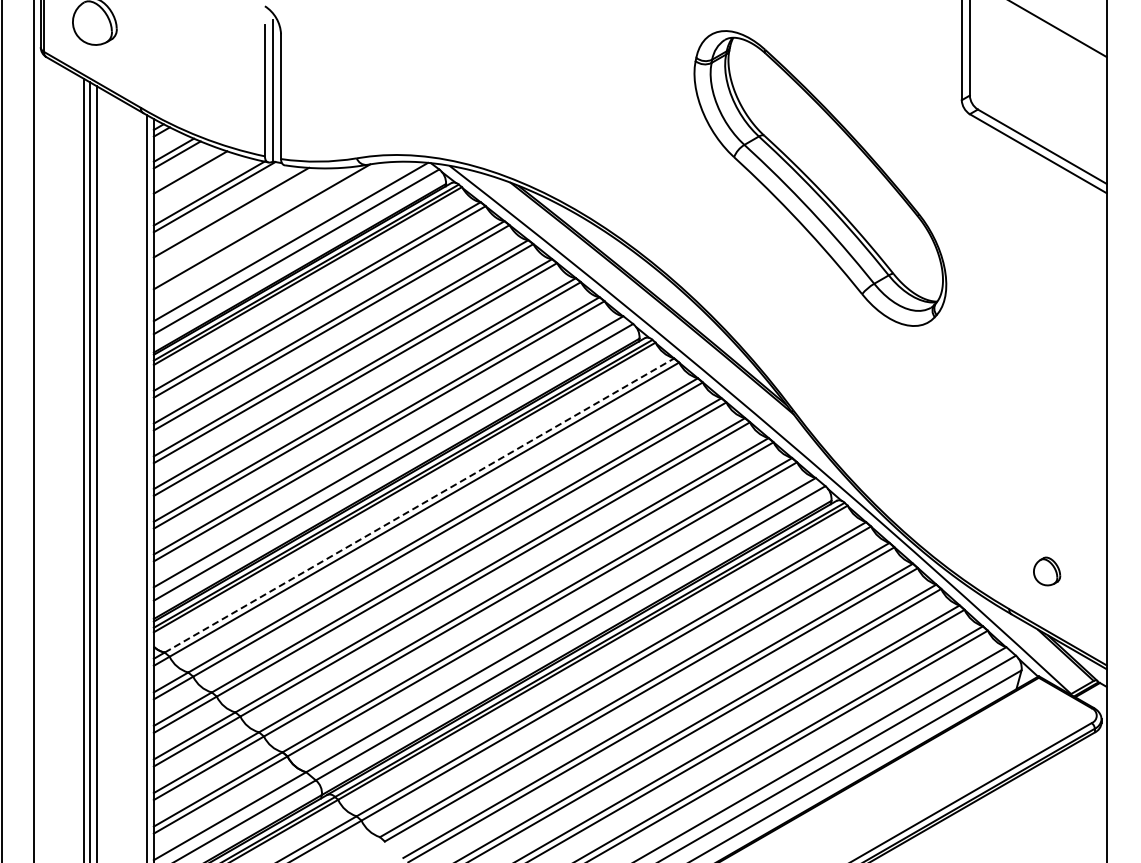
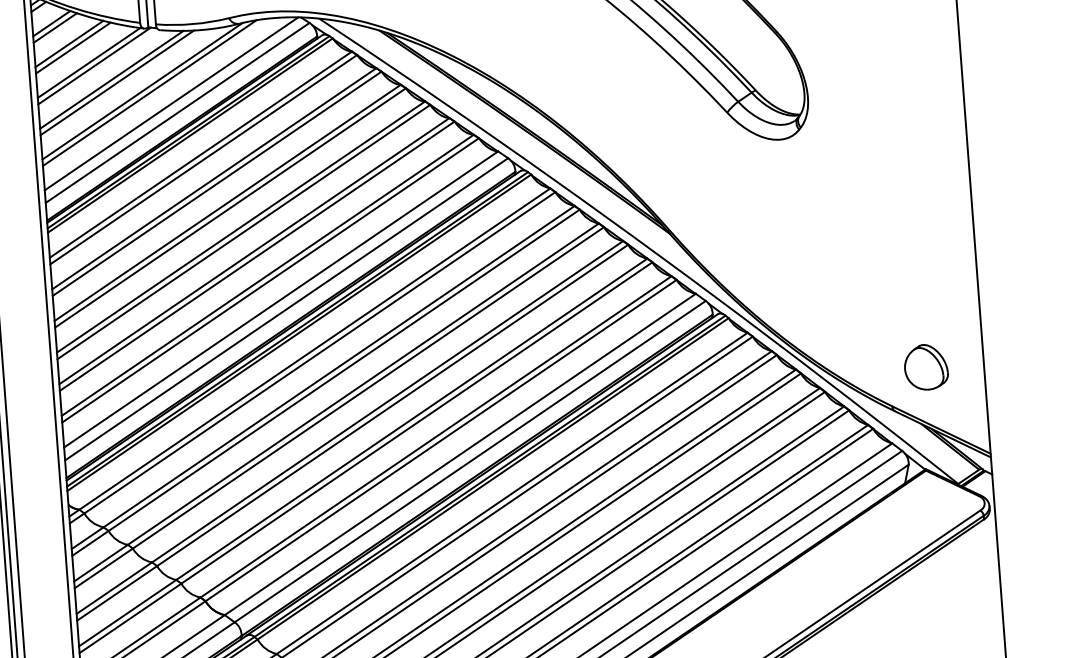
line: (193, 176) -> (72, 47), added
line: (236, 216) -> (117, 83), added
line: (269, 229) -> (149, 93), added
line: (419, 505) -> (314, 349), dashed -> solid
part: (1046, 571) -> (925, 367), size x1.67

